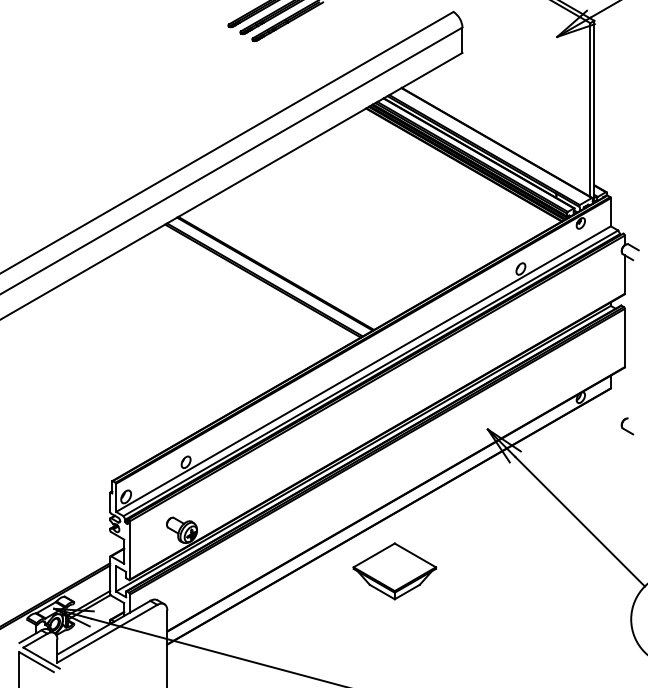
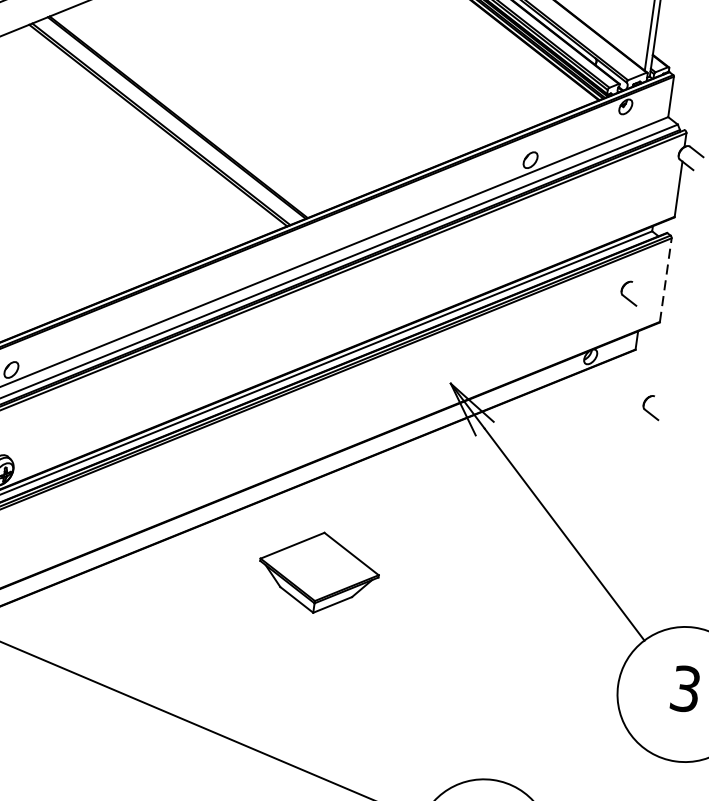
line: (624, 337) -> (665, 279), solid -> dashed
part: (601, 350) -> (629, 293), added
part: (394, 571) -> (318, 572), moved

